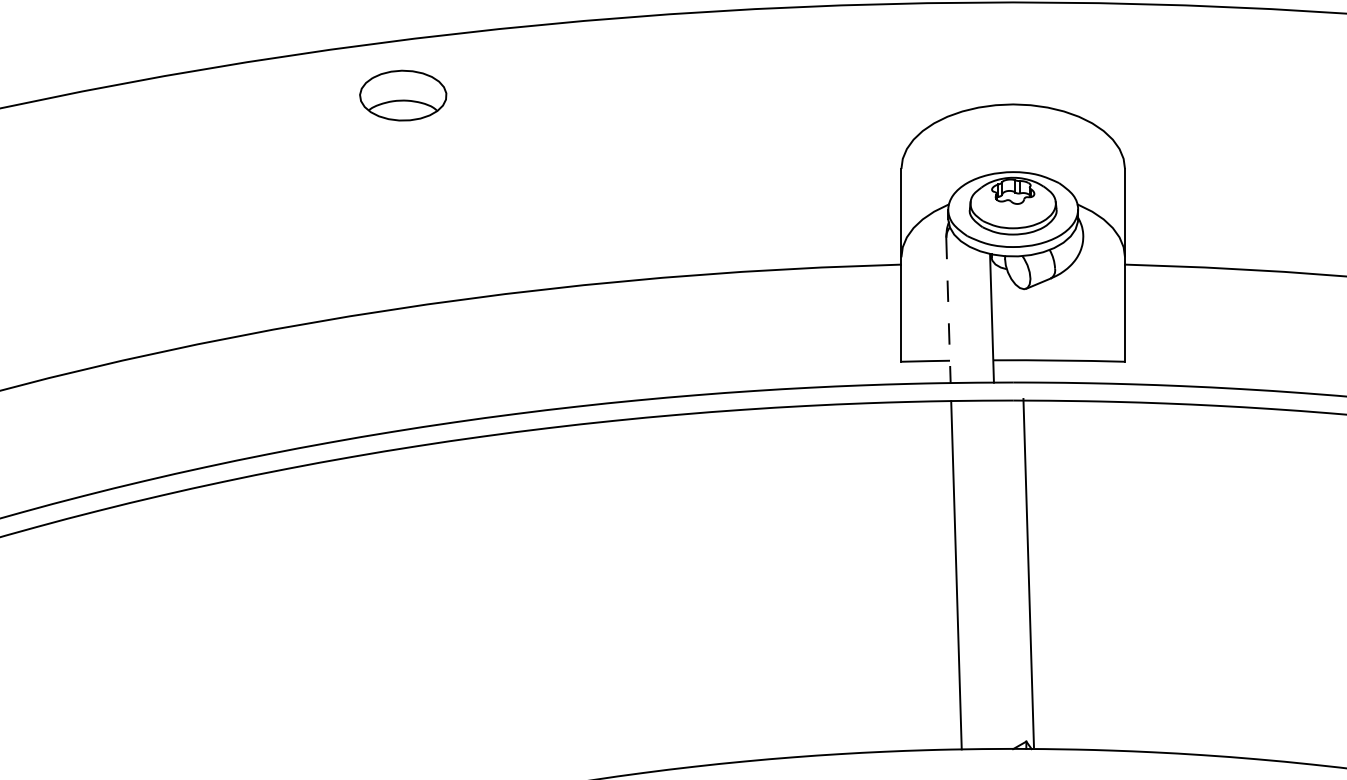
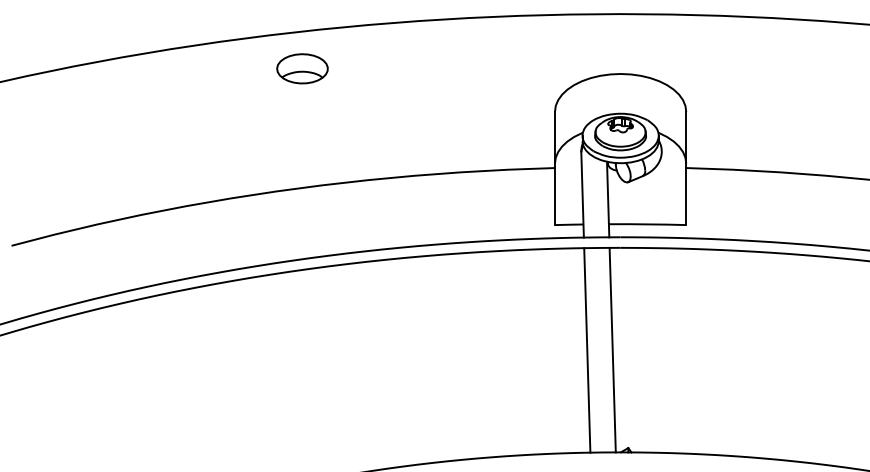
part: (403, 95) -> (302, 68), moved
line: (948, 309) -> (582, 194), dashed -> solid
line: (1028, 571) -> (612, 349), moved

